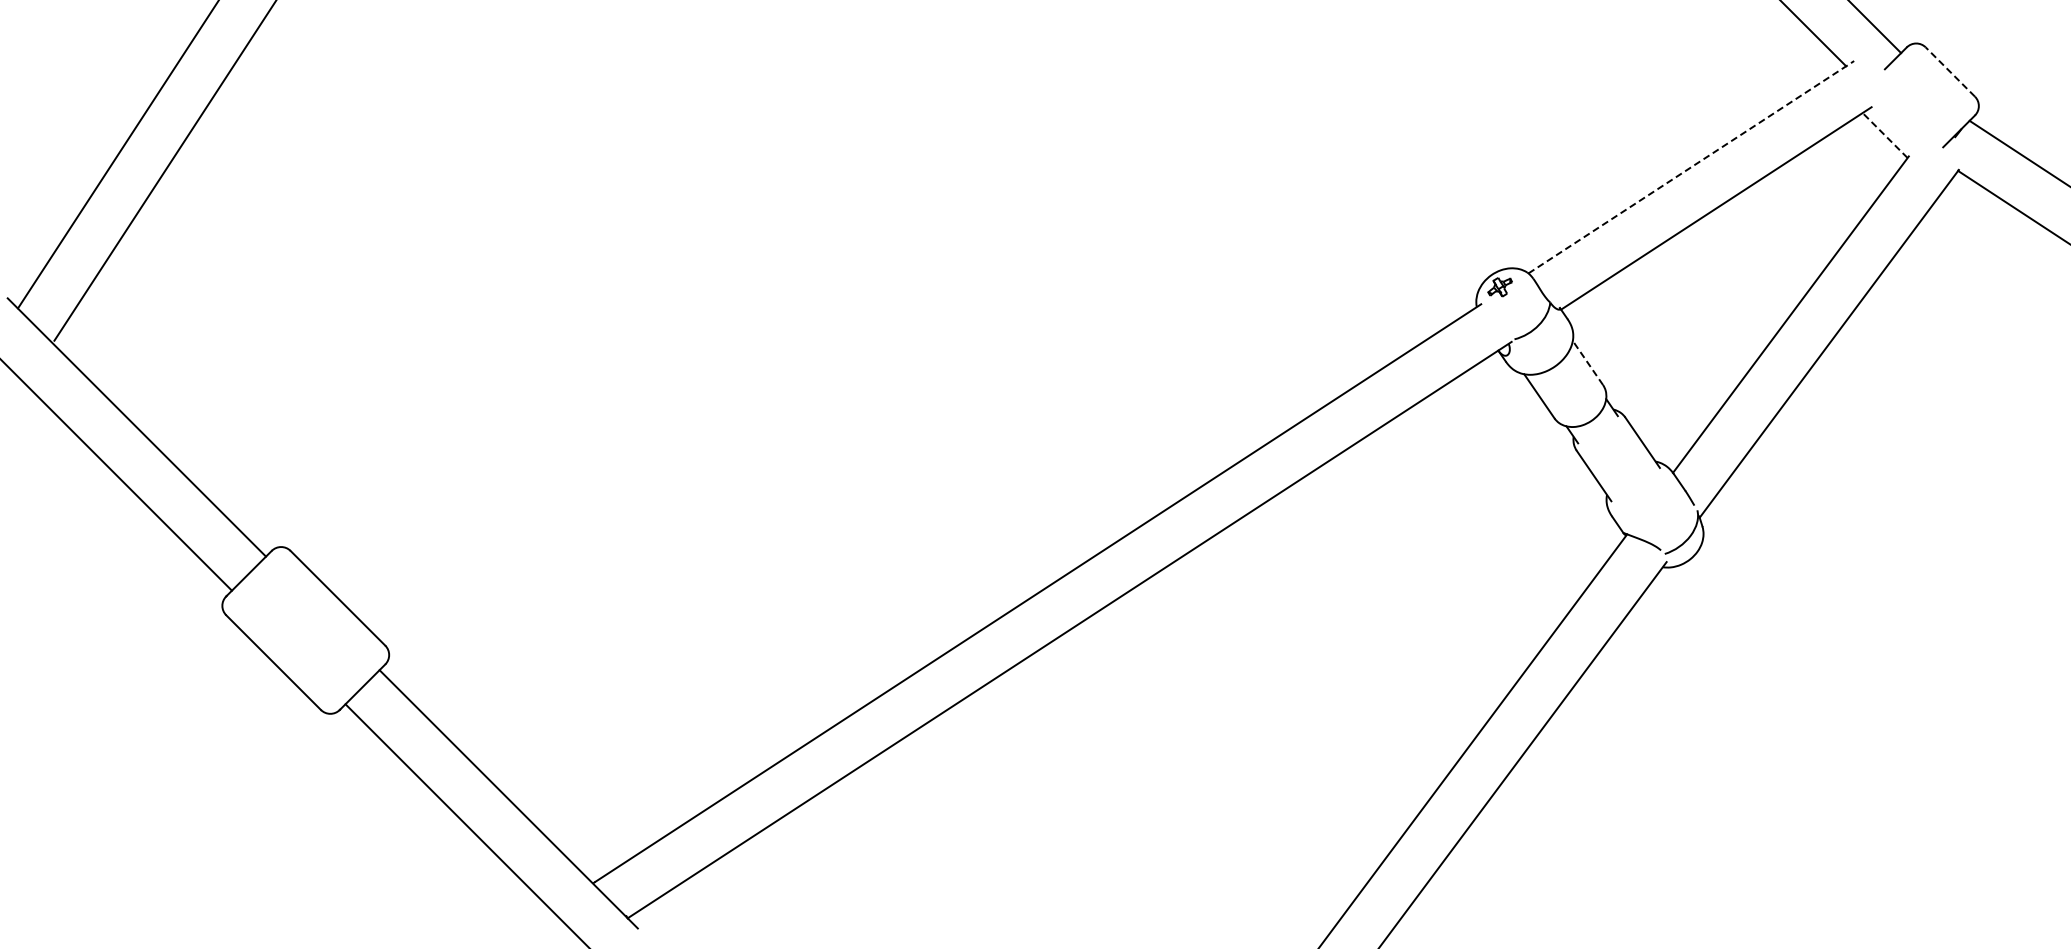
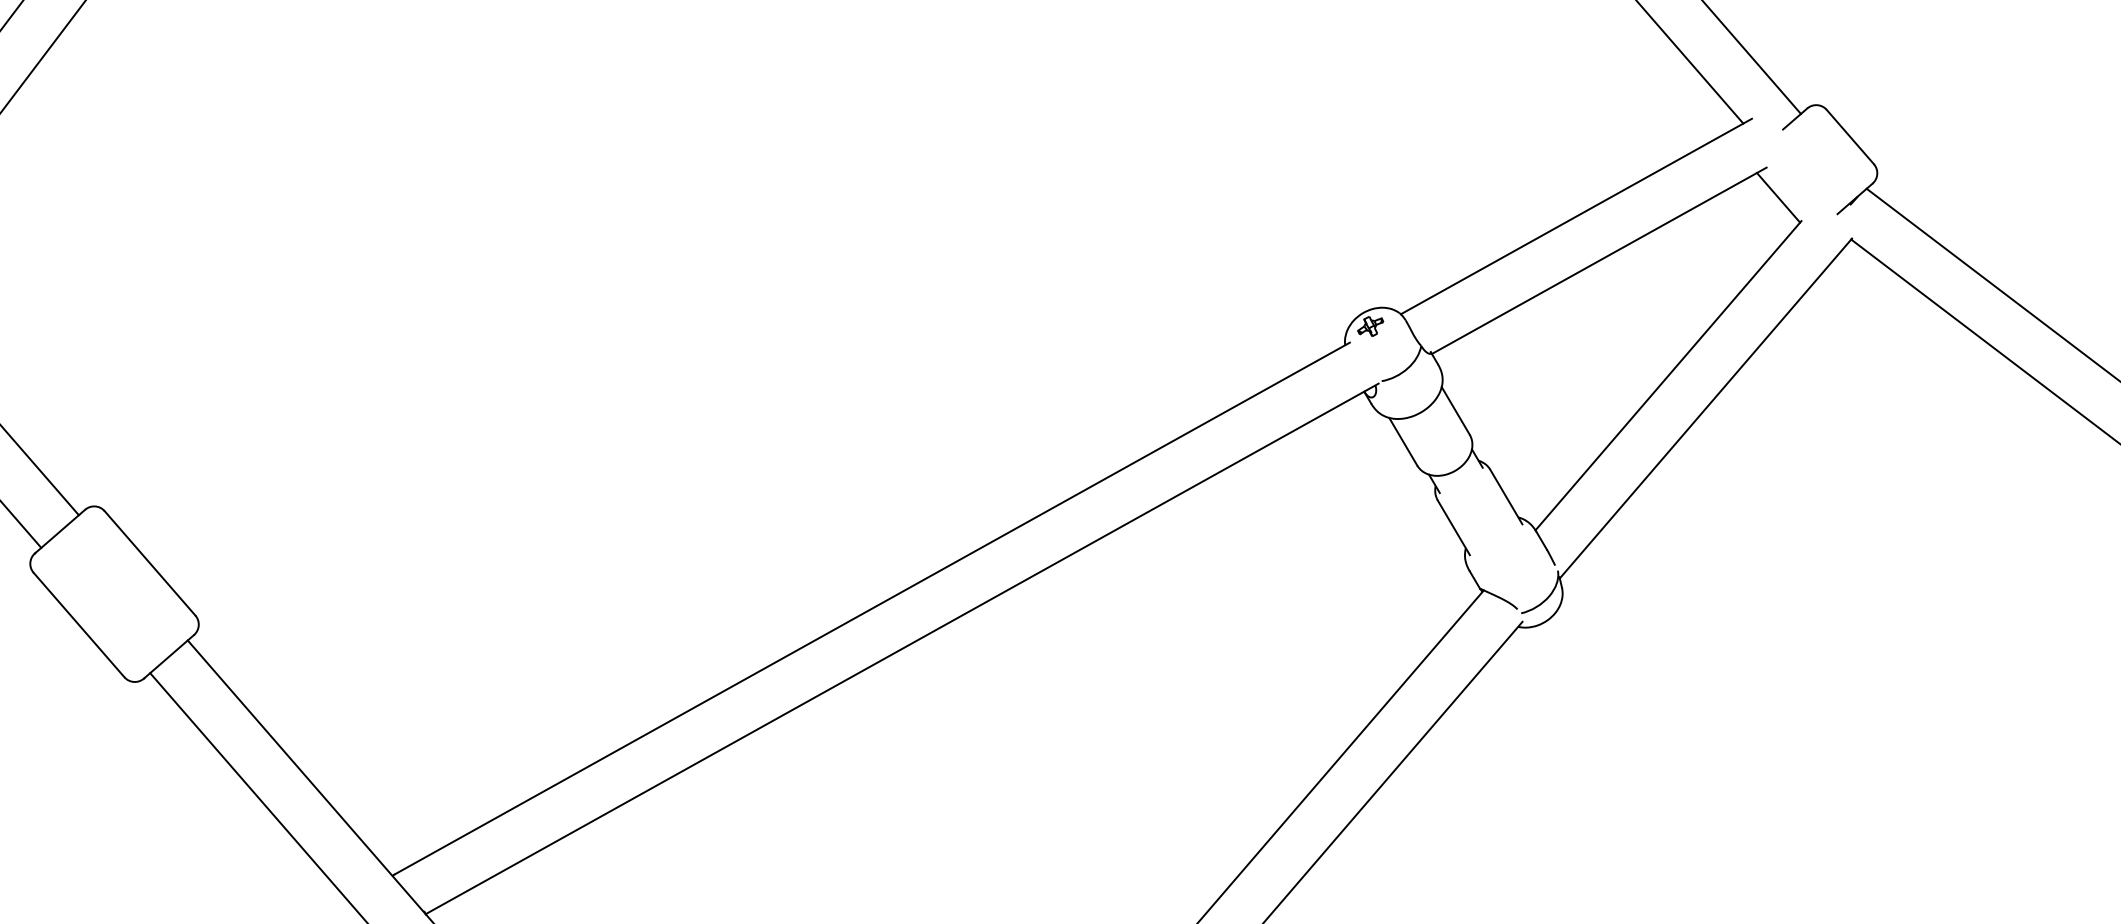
line: (1950, 72) -> (1850, 137), dashed -> solid
line: (1885, 135) -> (1778, 197), dashed -> solid
line: (1691, 166) -> (1576, 215), dashed -> solid
line: (1587, 363) -> (1455, 411), dashed -> solid

